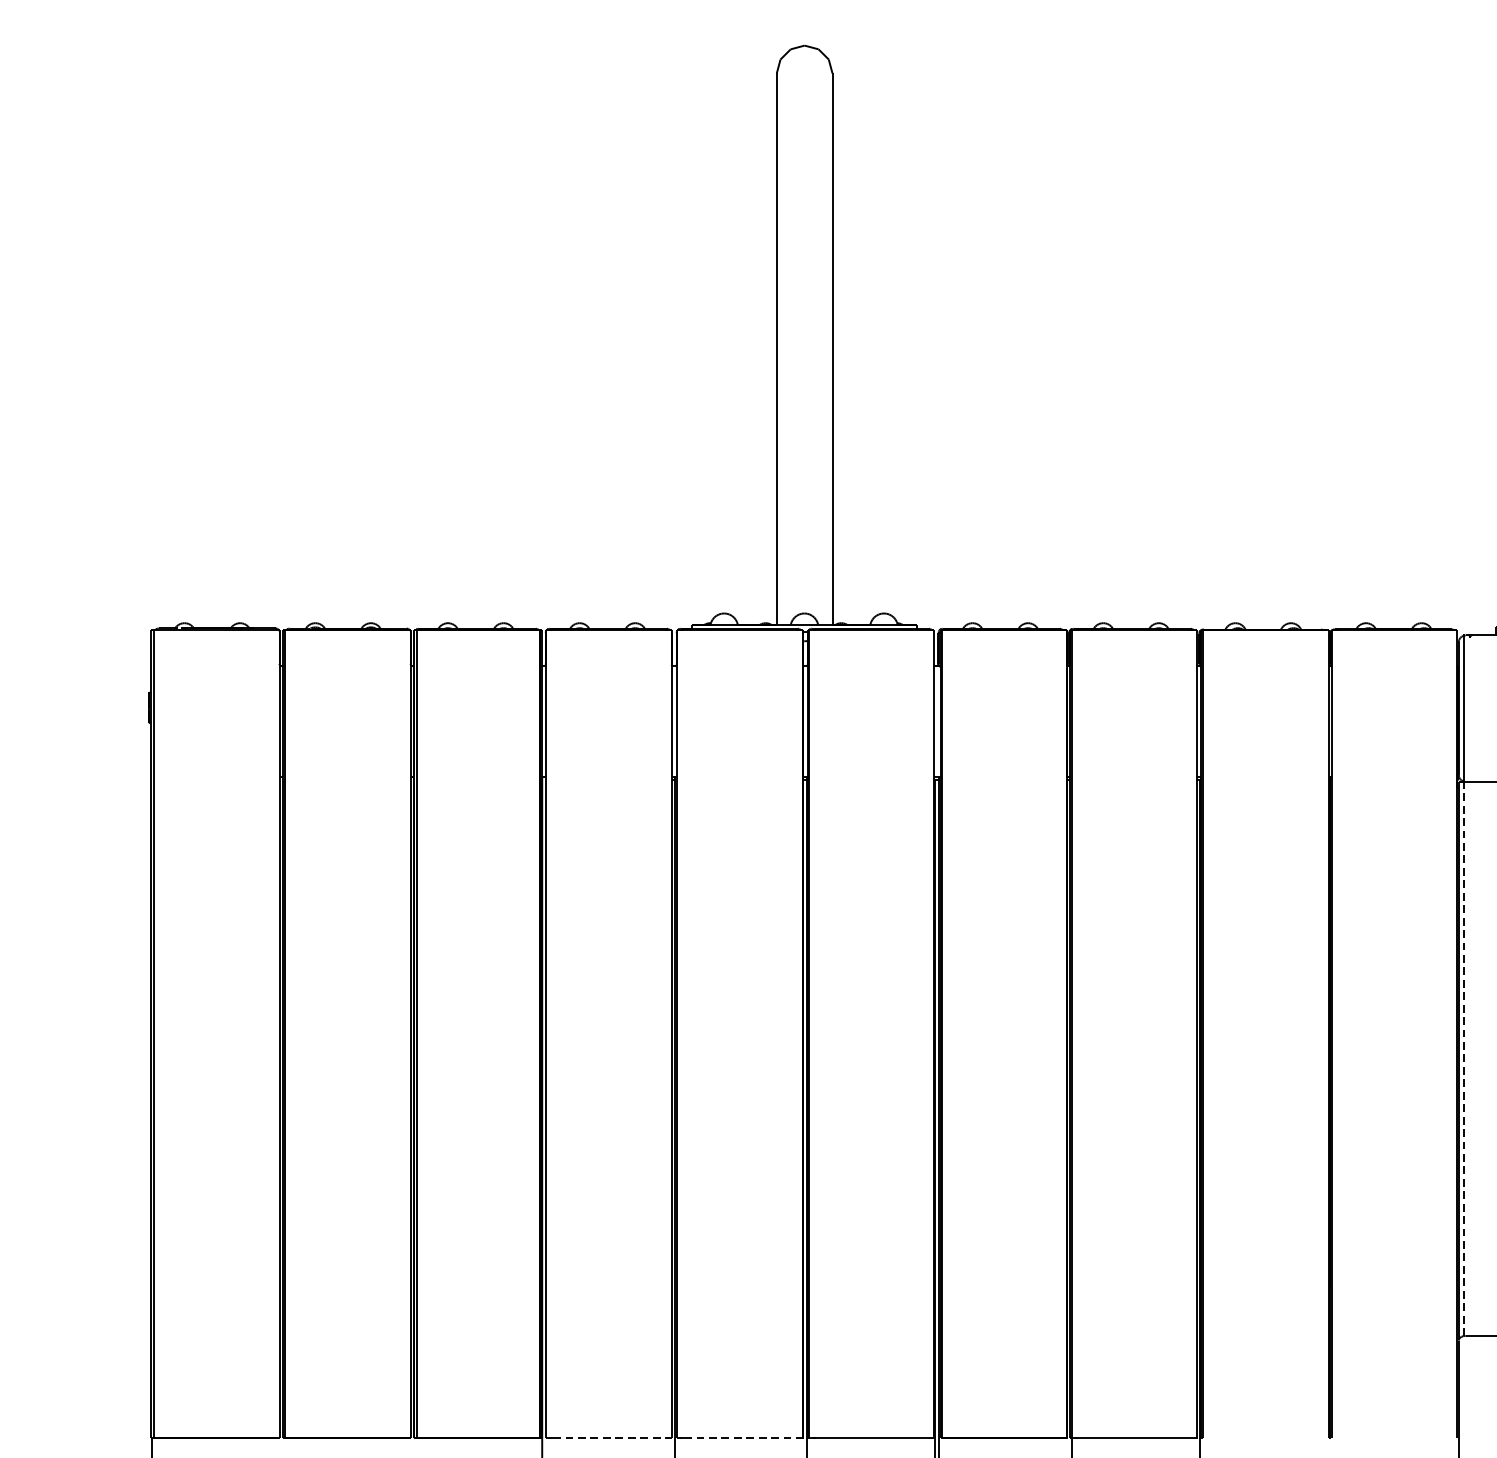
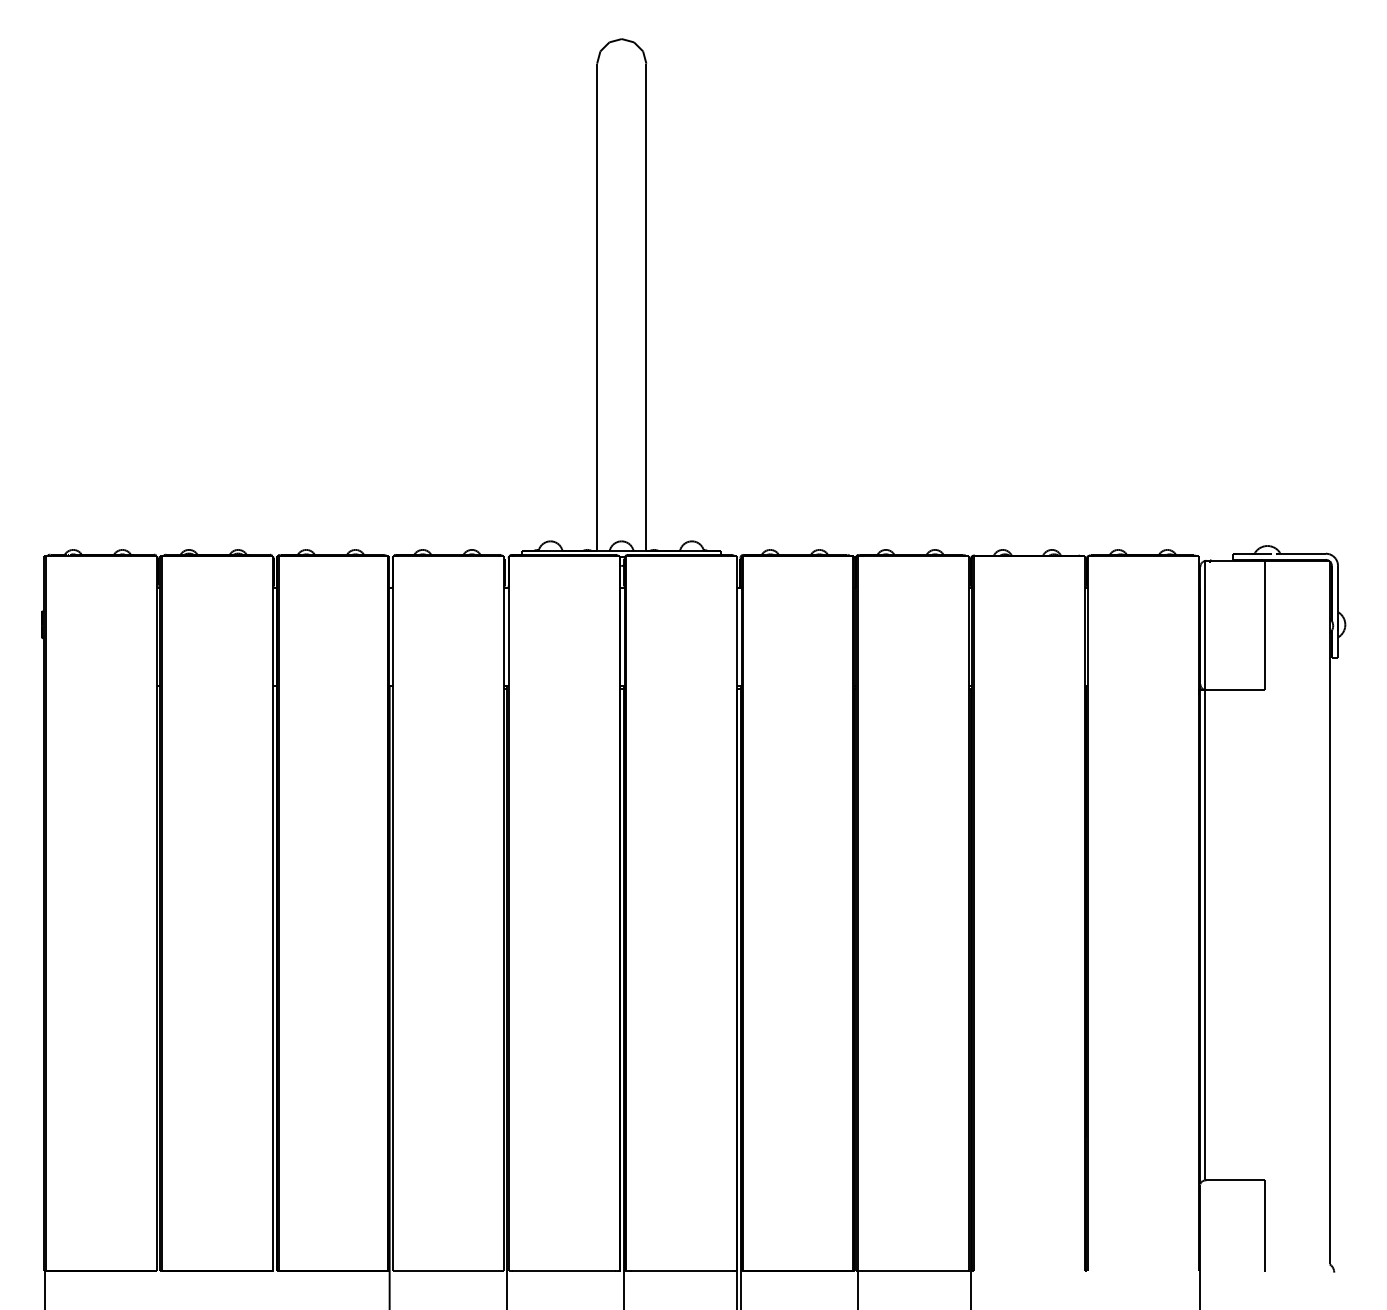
line: (1464, 1057) -> (1205, 934), dashed -> solid
line: (609, 1437) -> (449, 1270), dashed -> solid
line: (739, 1437) -> (564, 1270), dashed -> solid

